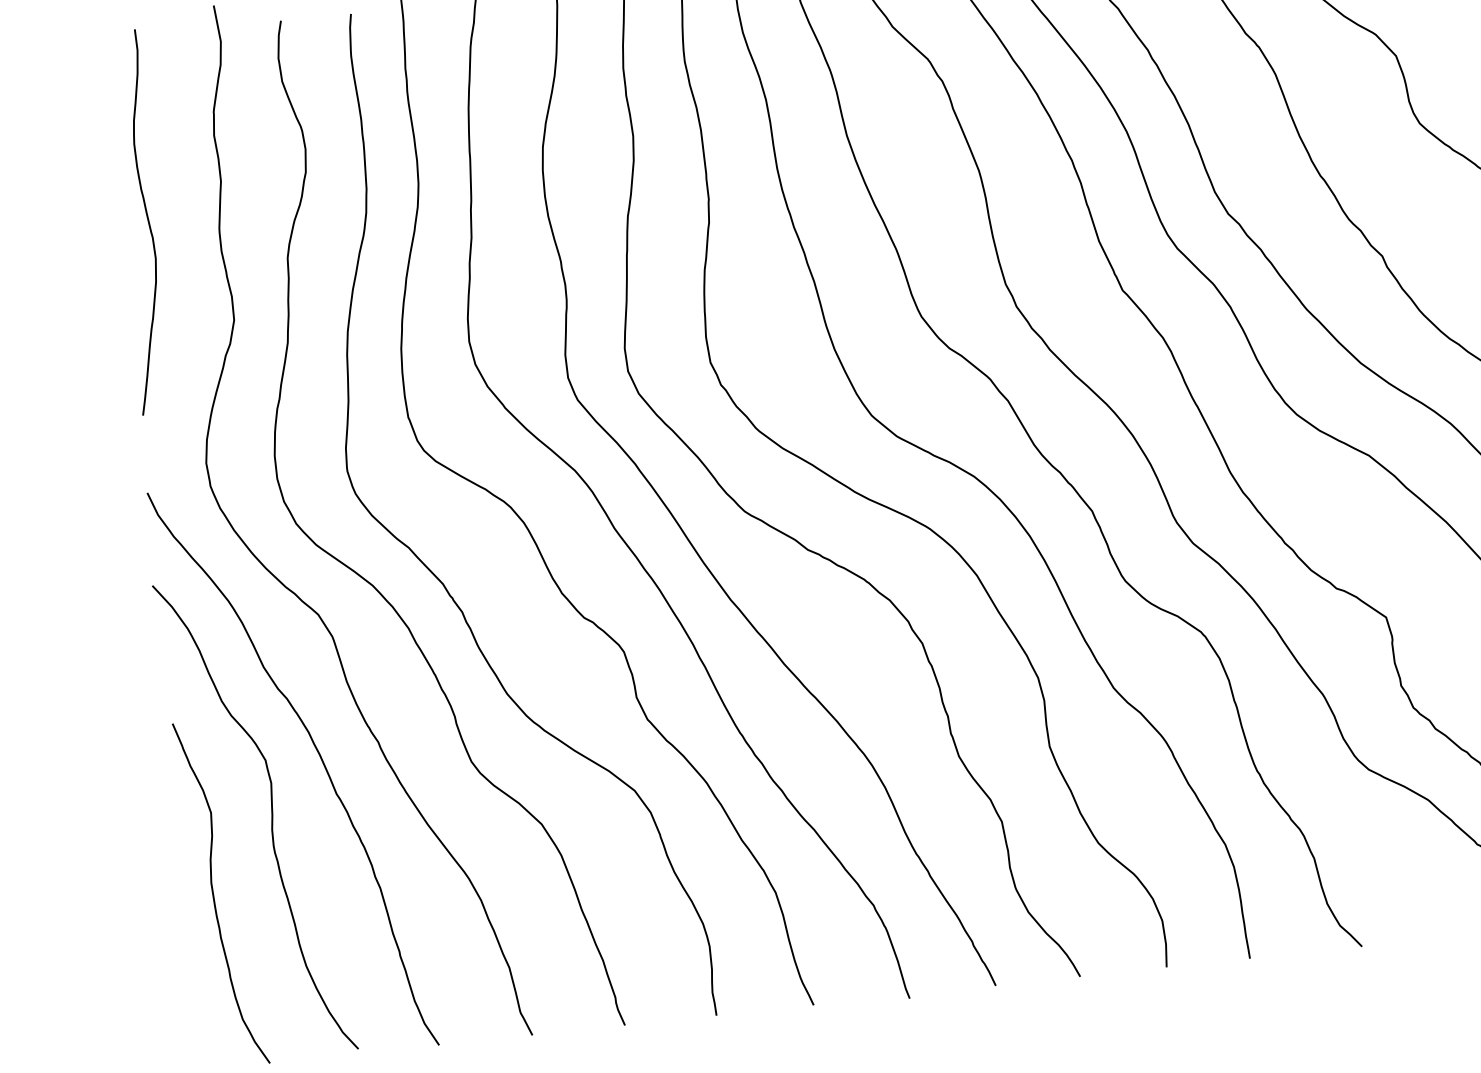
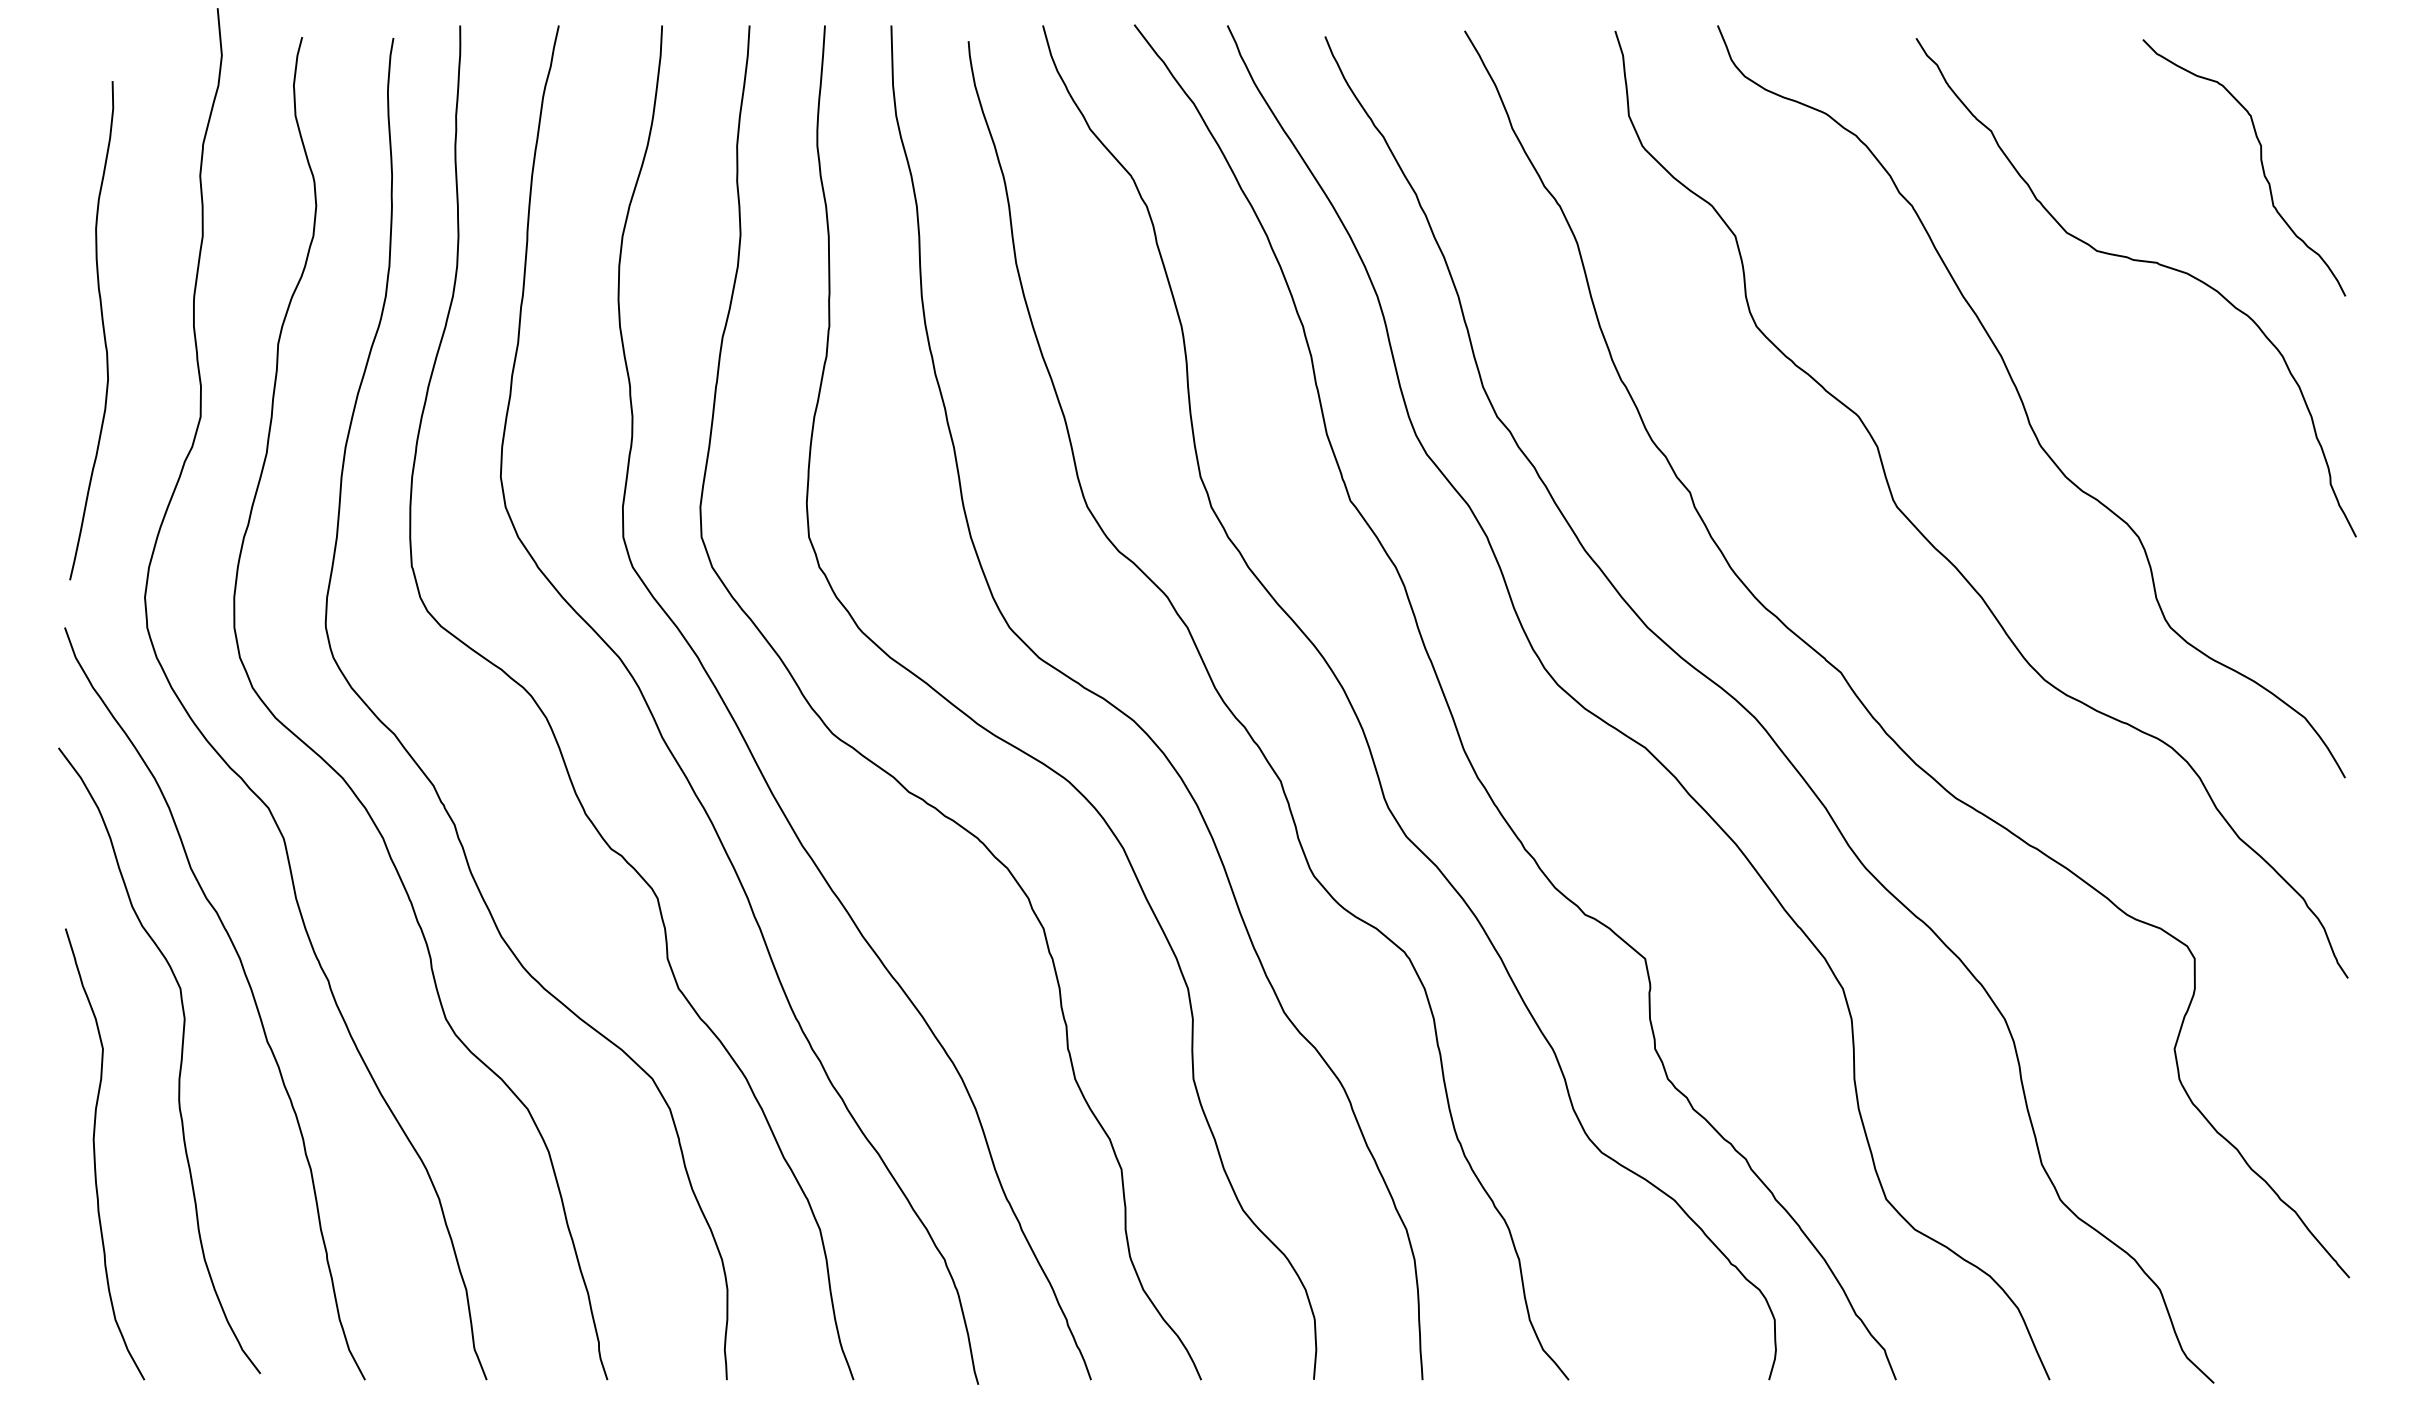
curve: (147, 219) -> (102, 328), moved

